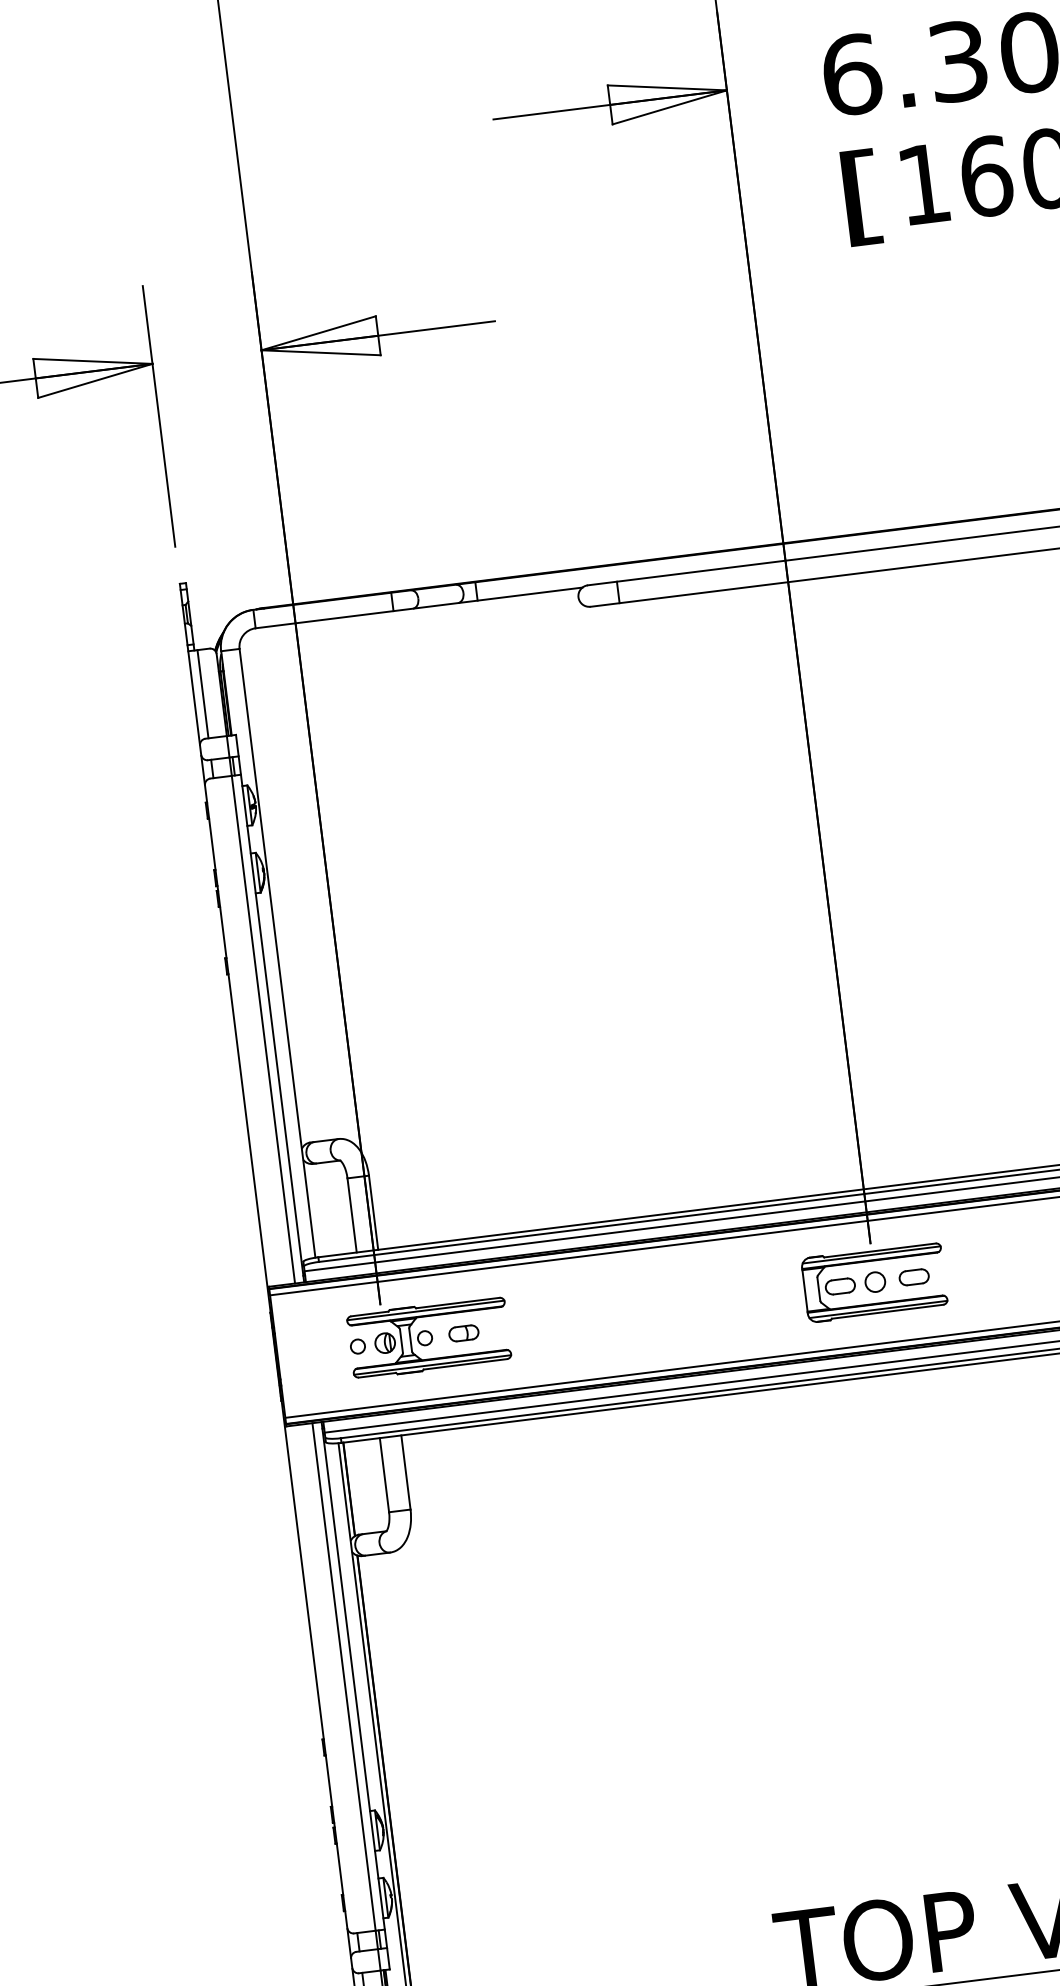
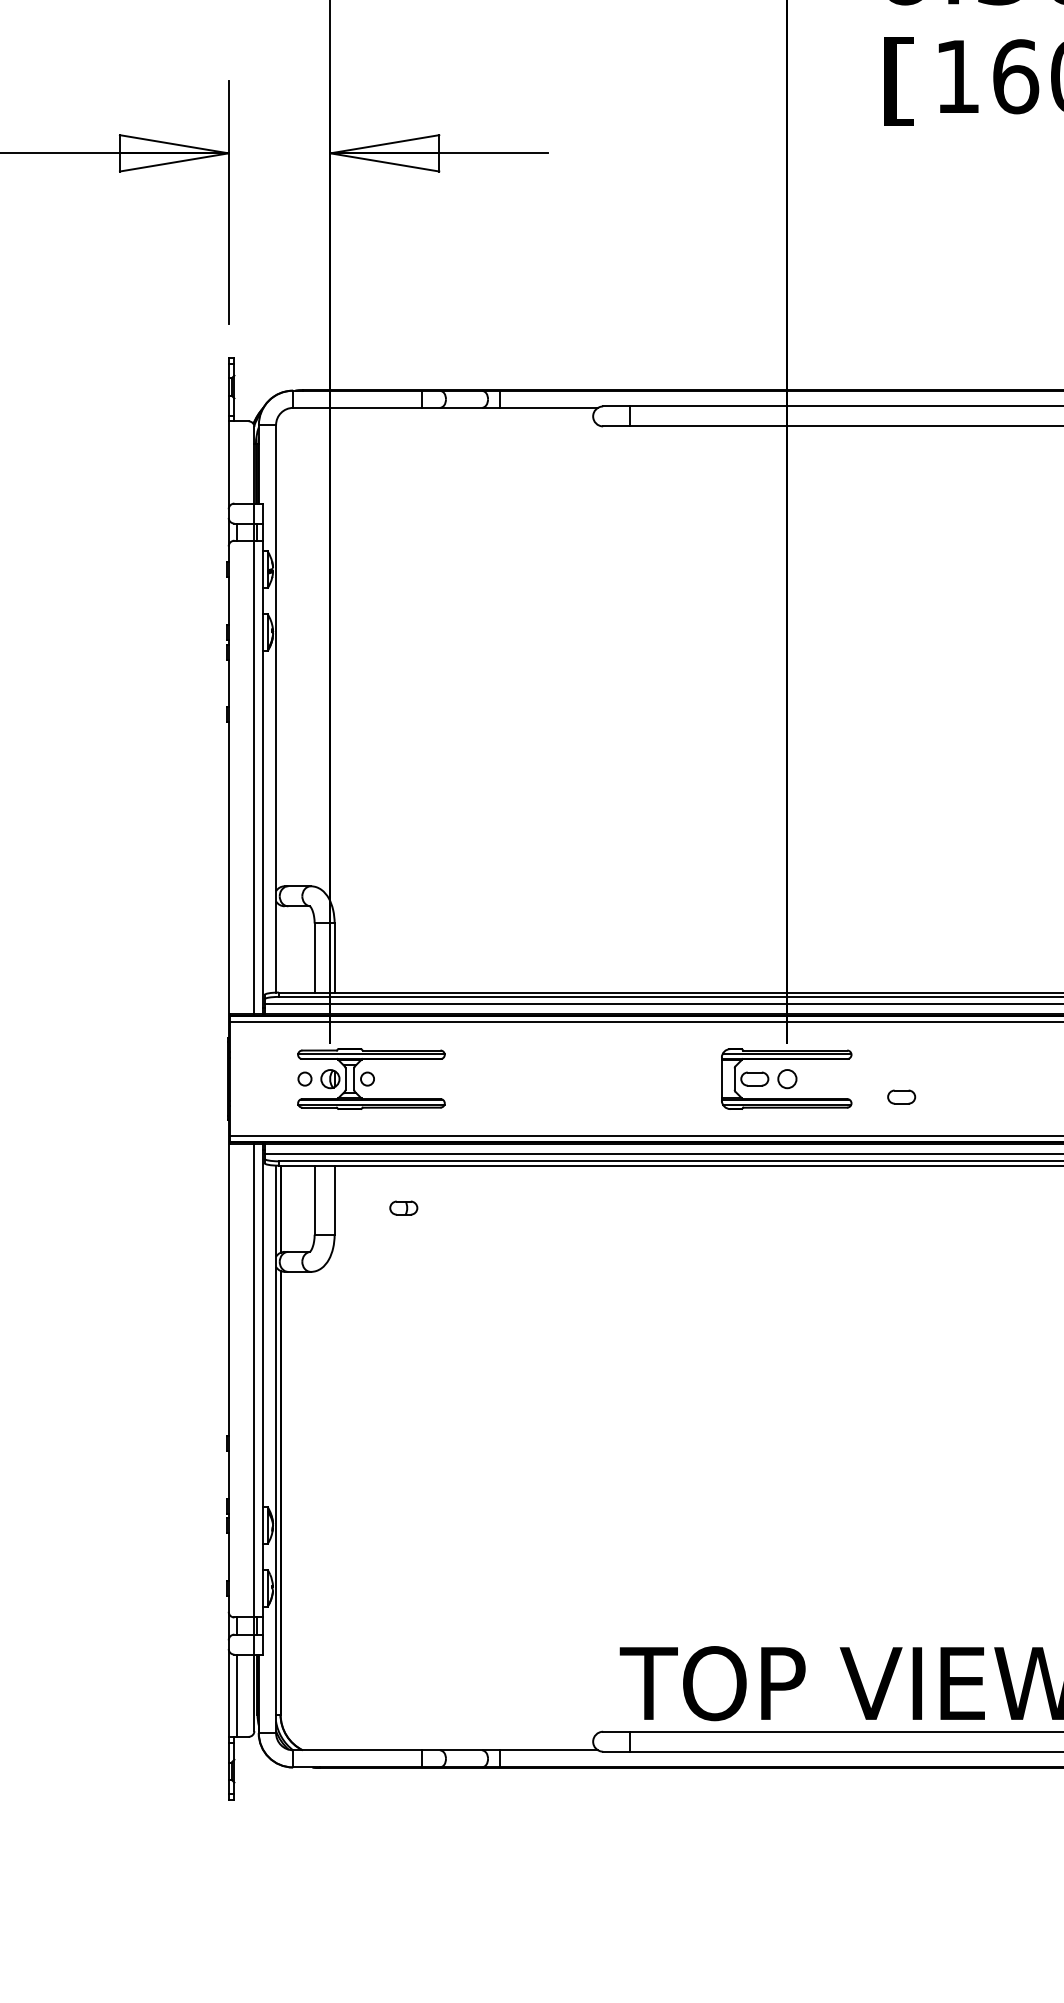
line: (203, 694) -> (237, 462), removed
part: (913, 1276) -> (901, 1096), moved
part: (463, 1332) -> (403, 1207), moved

